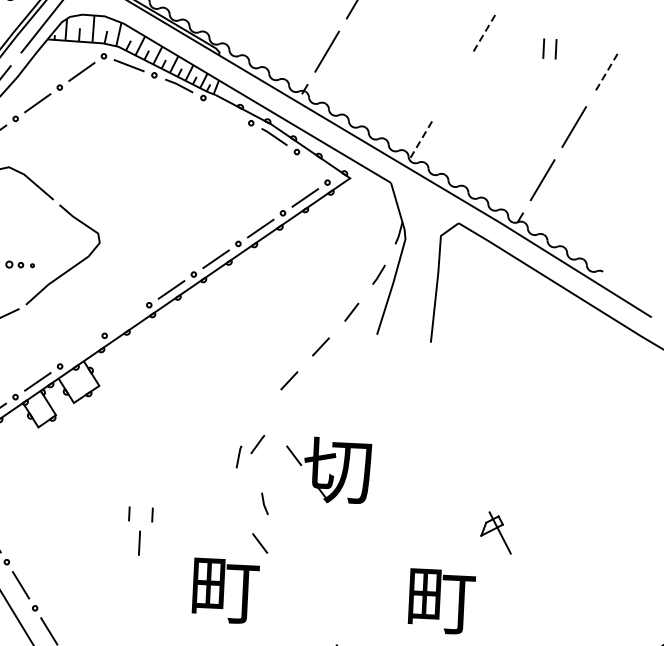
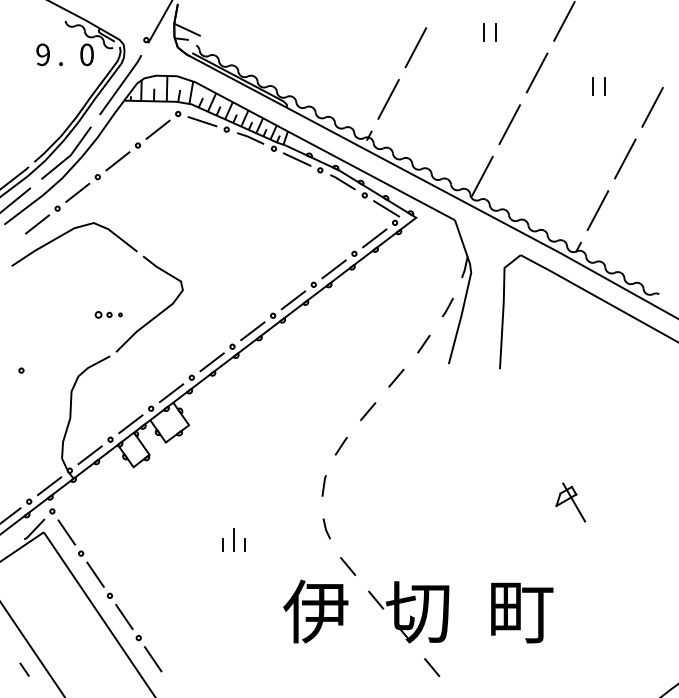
line: (485, 32) -> (537, 73), dashed -> solid
line: (605, 73) -> (652, 107), dashed -> solid
line: (453, 84) -> (509, 124), added
line: (226, 110) -> (296, 159), added
line: (422, 138) -> (482, 176), dashed -> solid
line: (319, 166) -> (386, 208), added
line: (126, 320) -> (211, 362), added
line: (82, 351) -> (171, 393), added
line: (256, 443) -> (340, 445), moved
part: (327, 470) -> (408, 612), moved
line: (264, 503) -> (326, 528), moved
part: (496, 532) -> (570, 502), moved
line: (138, 542) -> (233, 539), moved
text: (223, 589) -> (315, 611), 町 -> 伊

